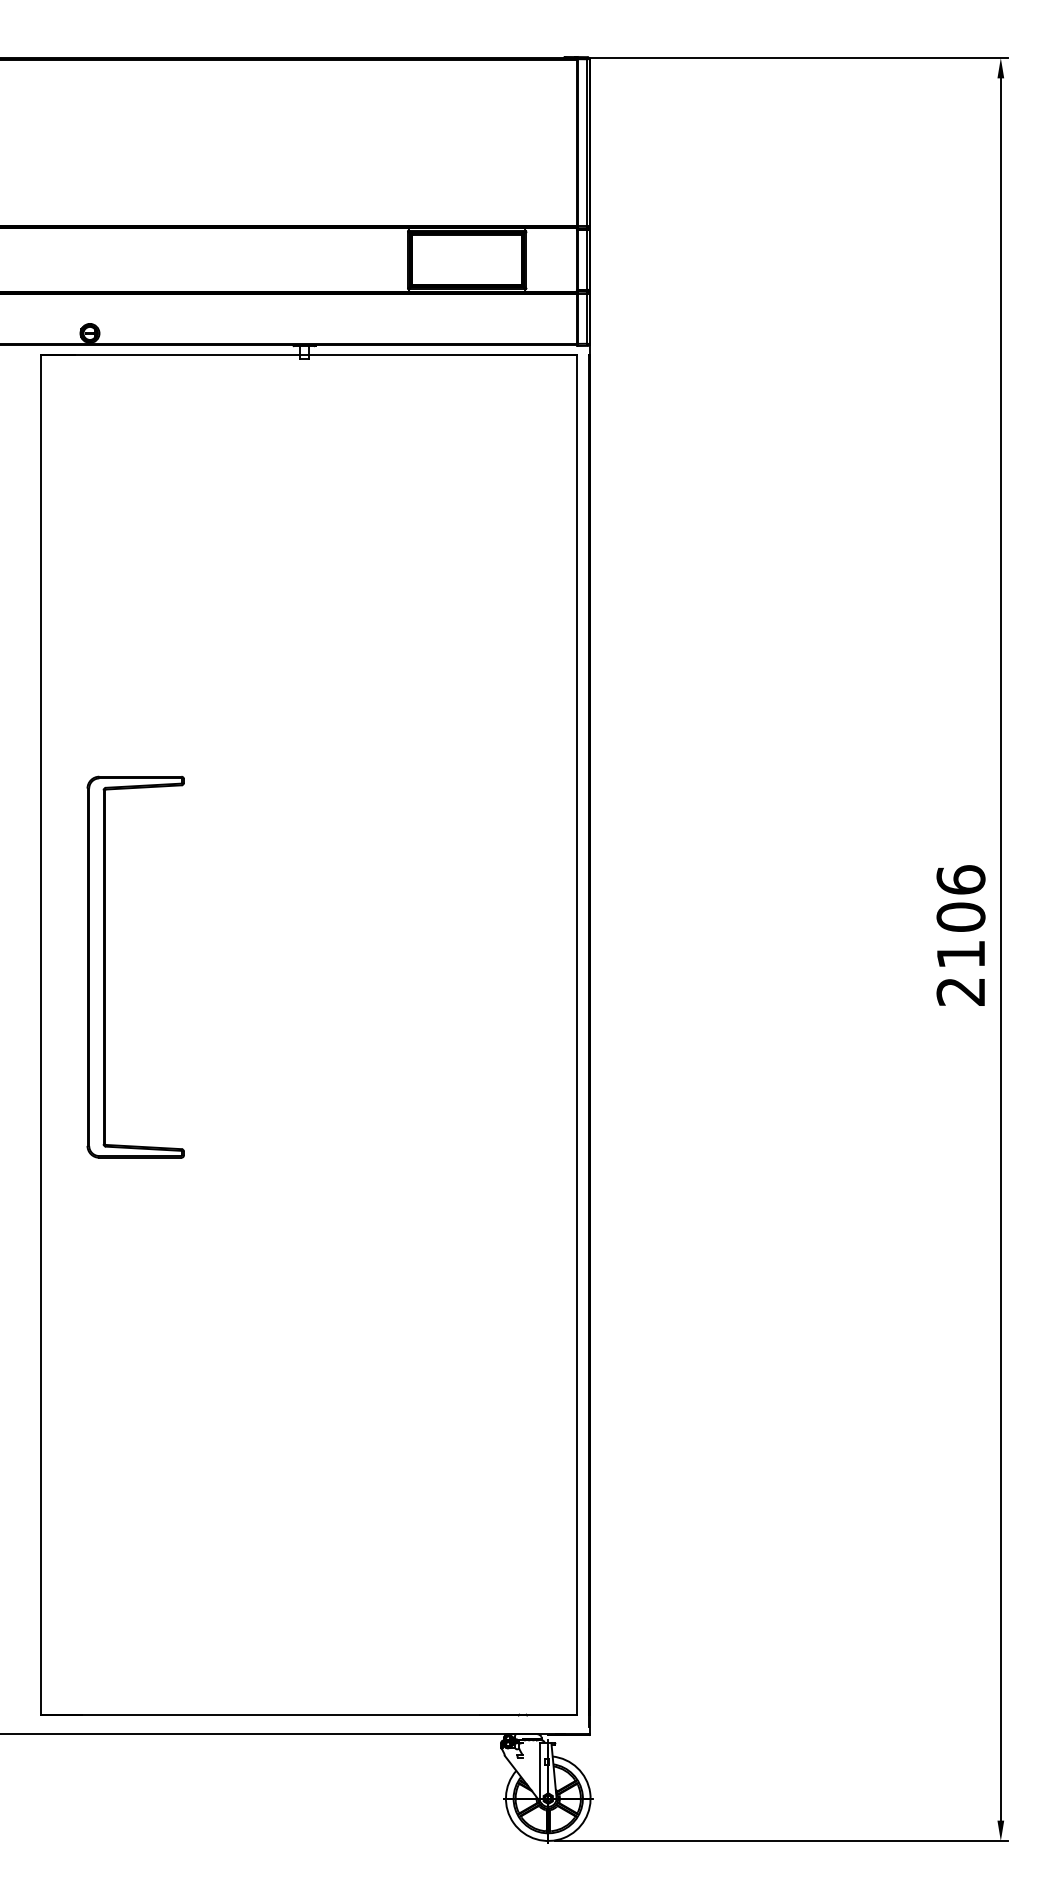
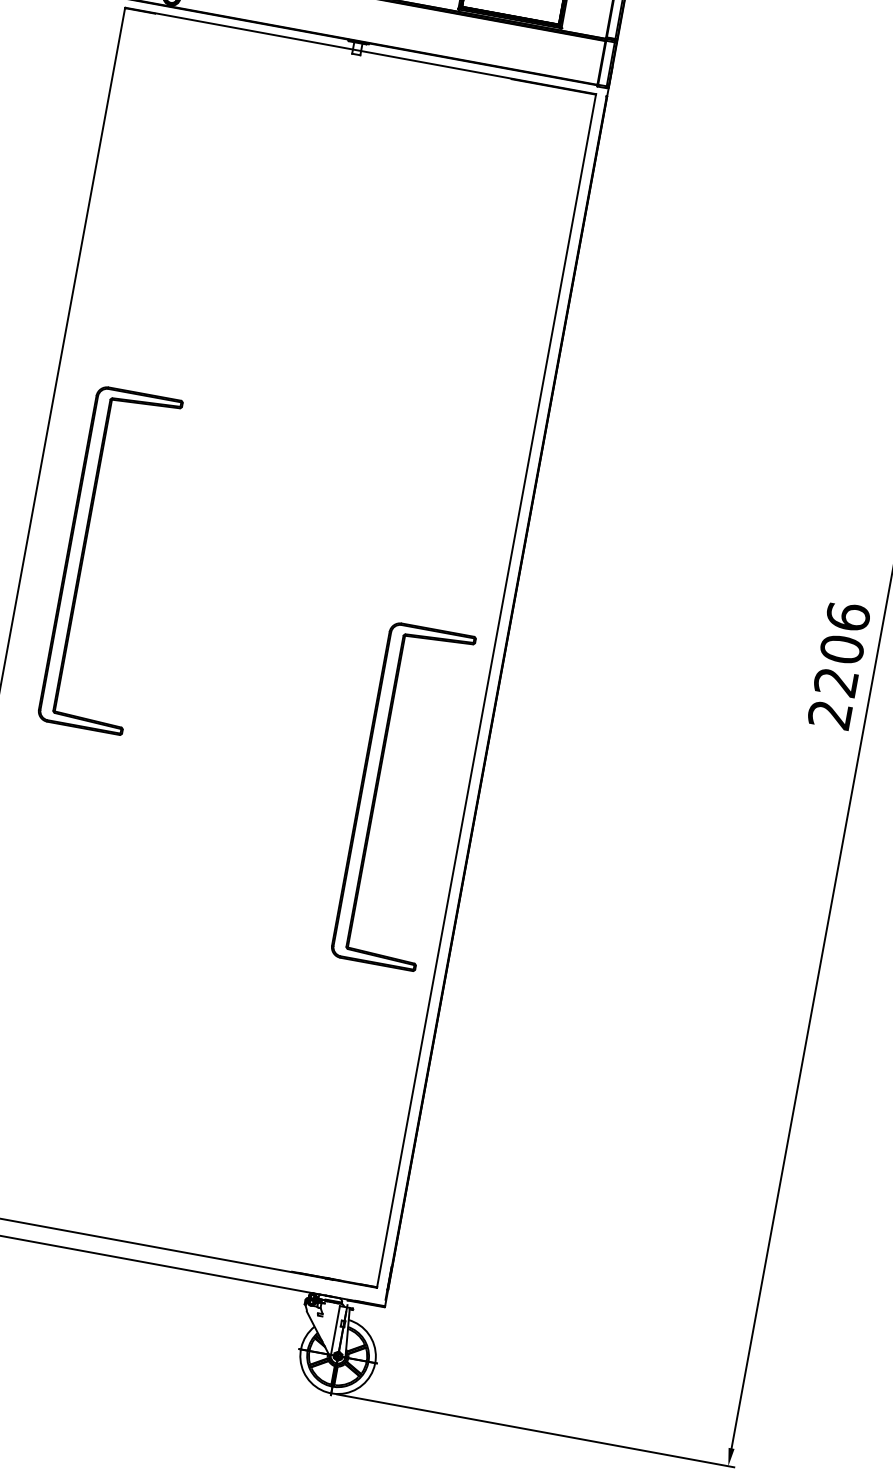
text: (960, 954) -> (835, 682), 2106 -> 2206
part: (476, 1167) -> (376, 791), added

